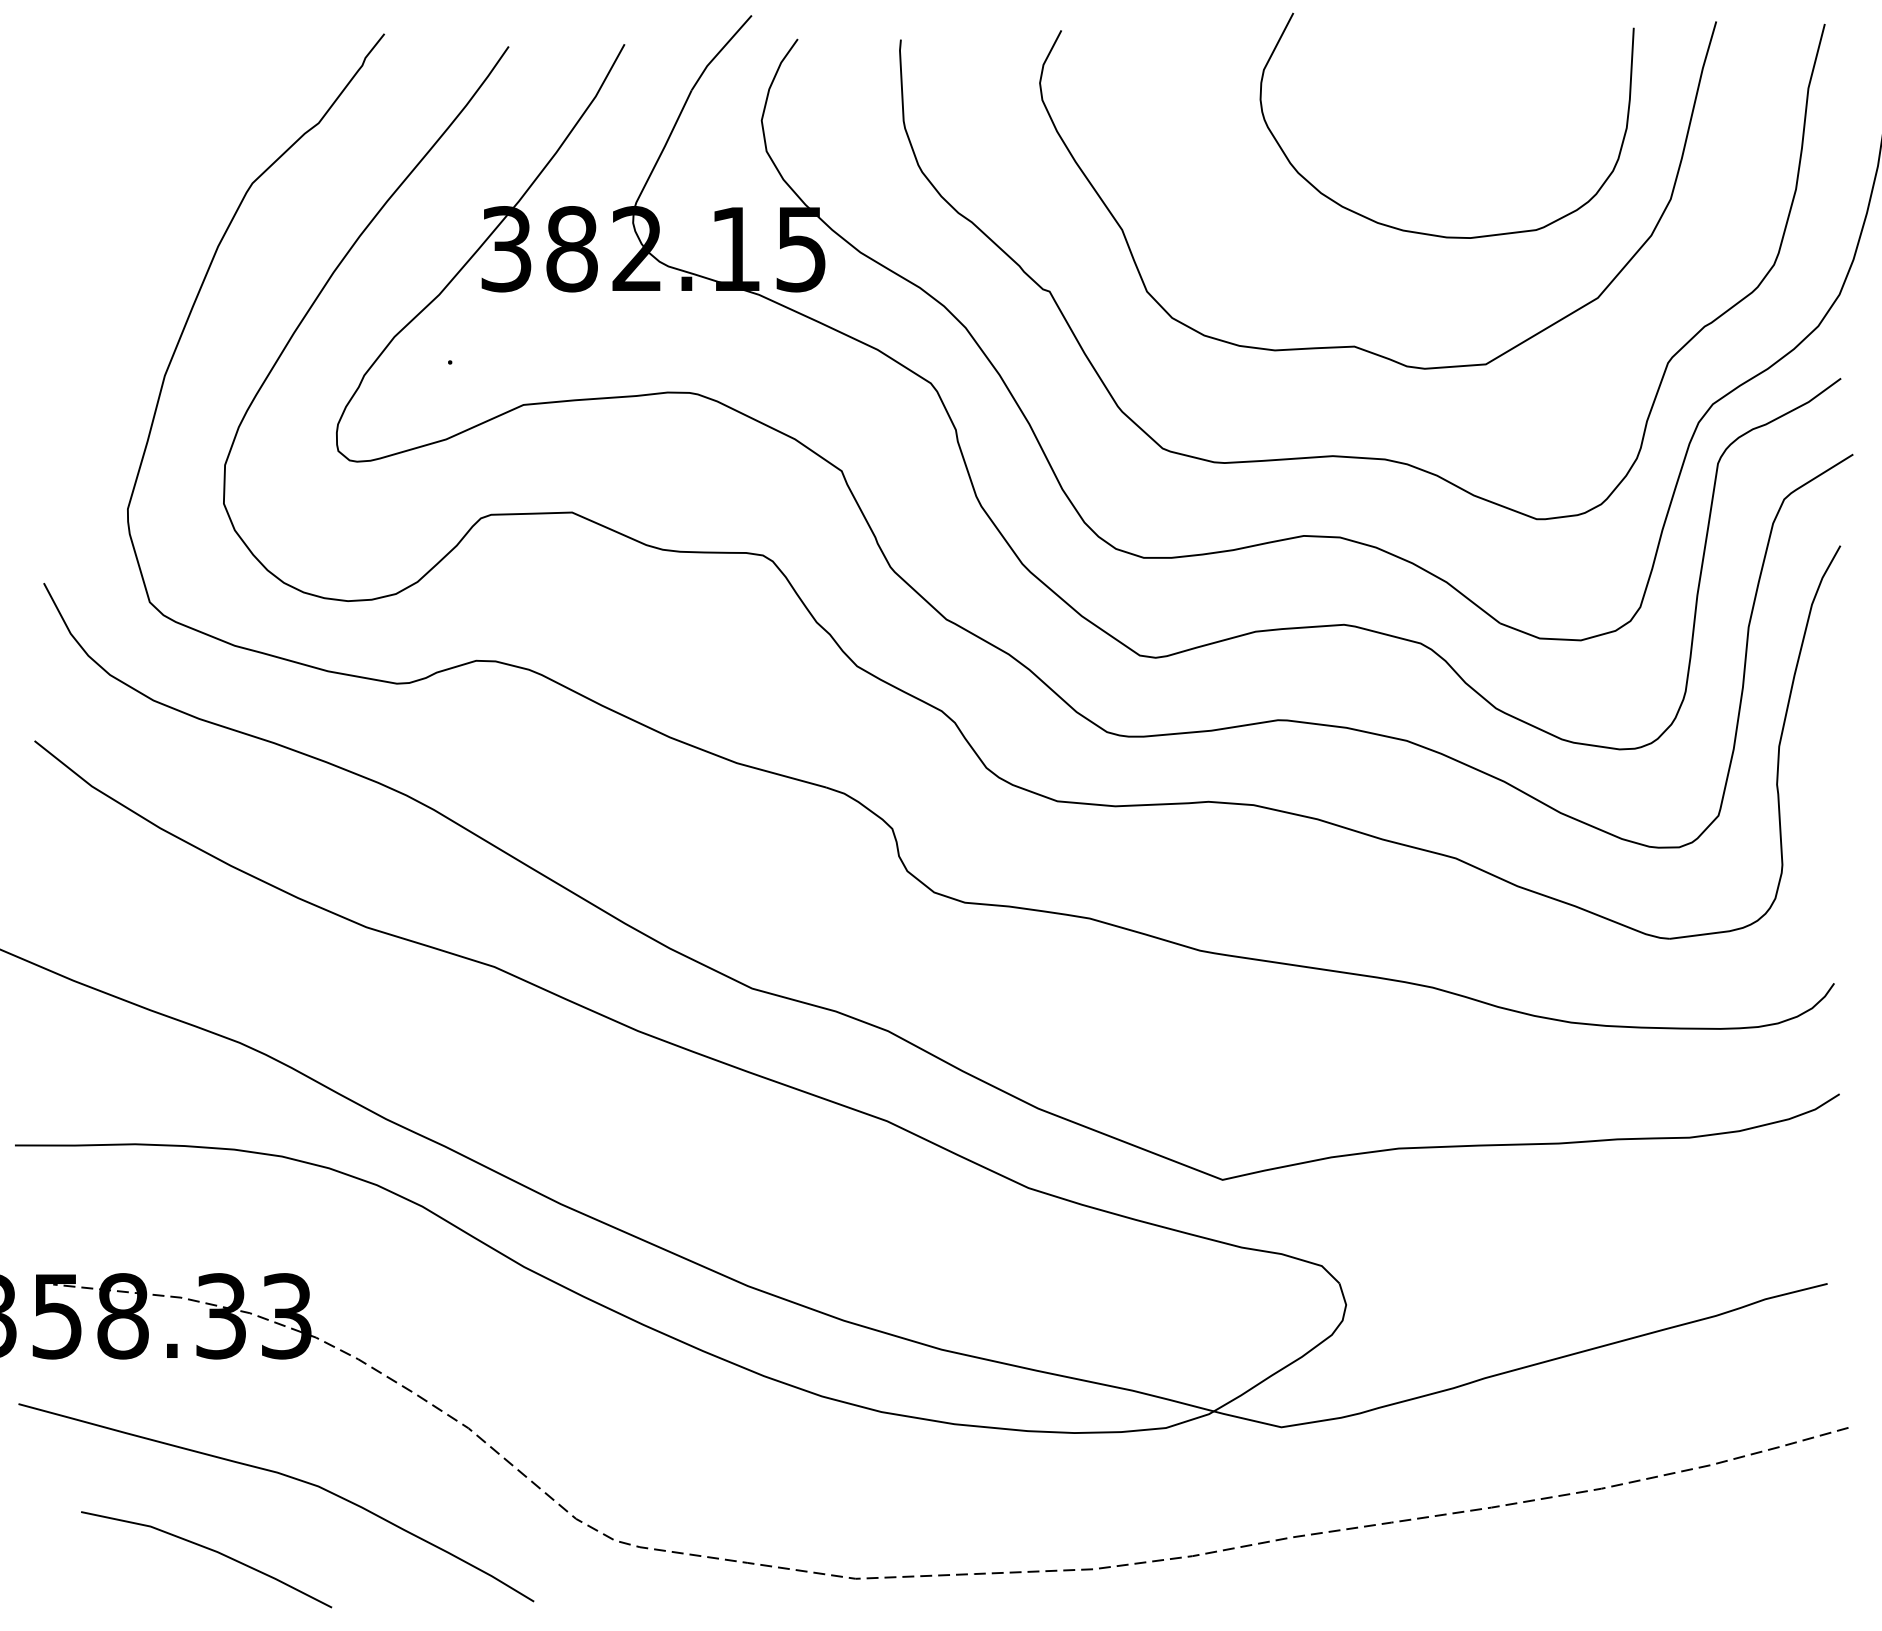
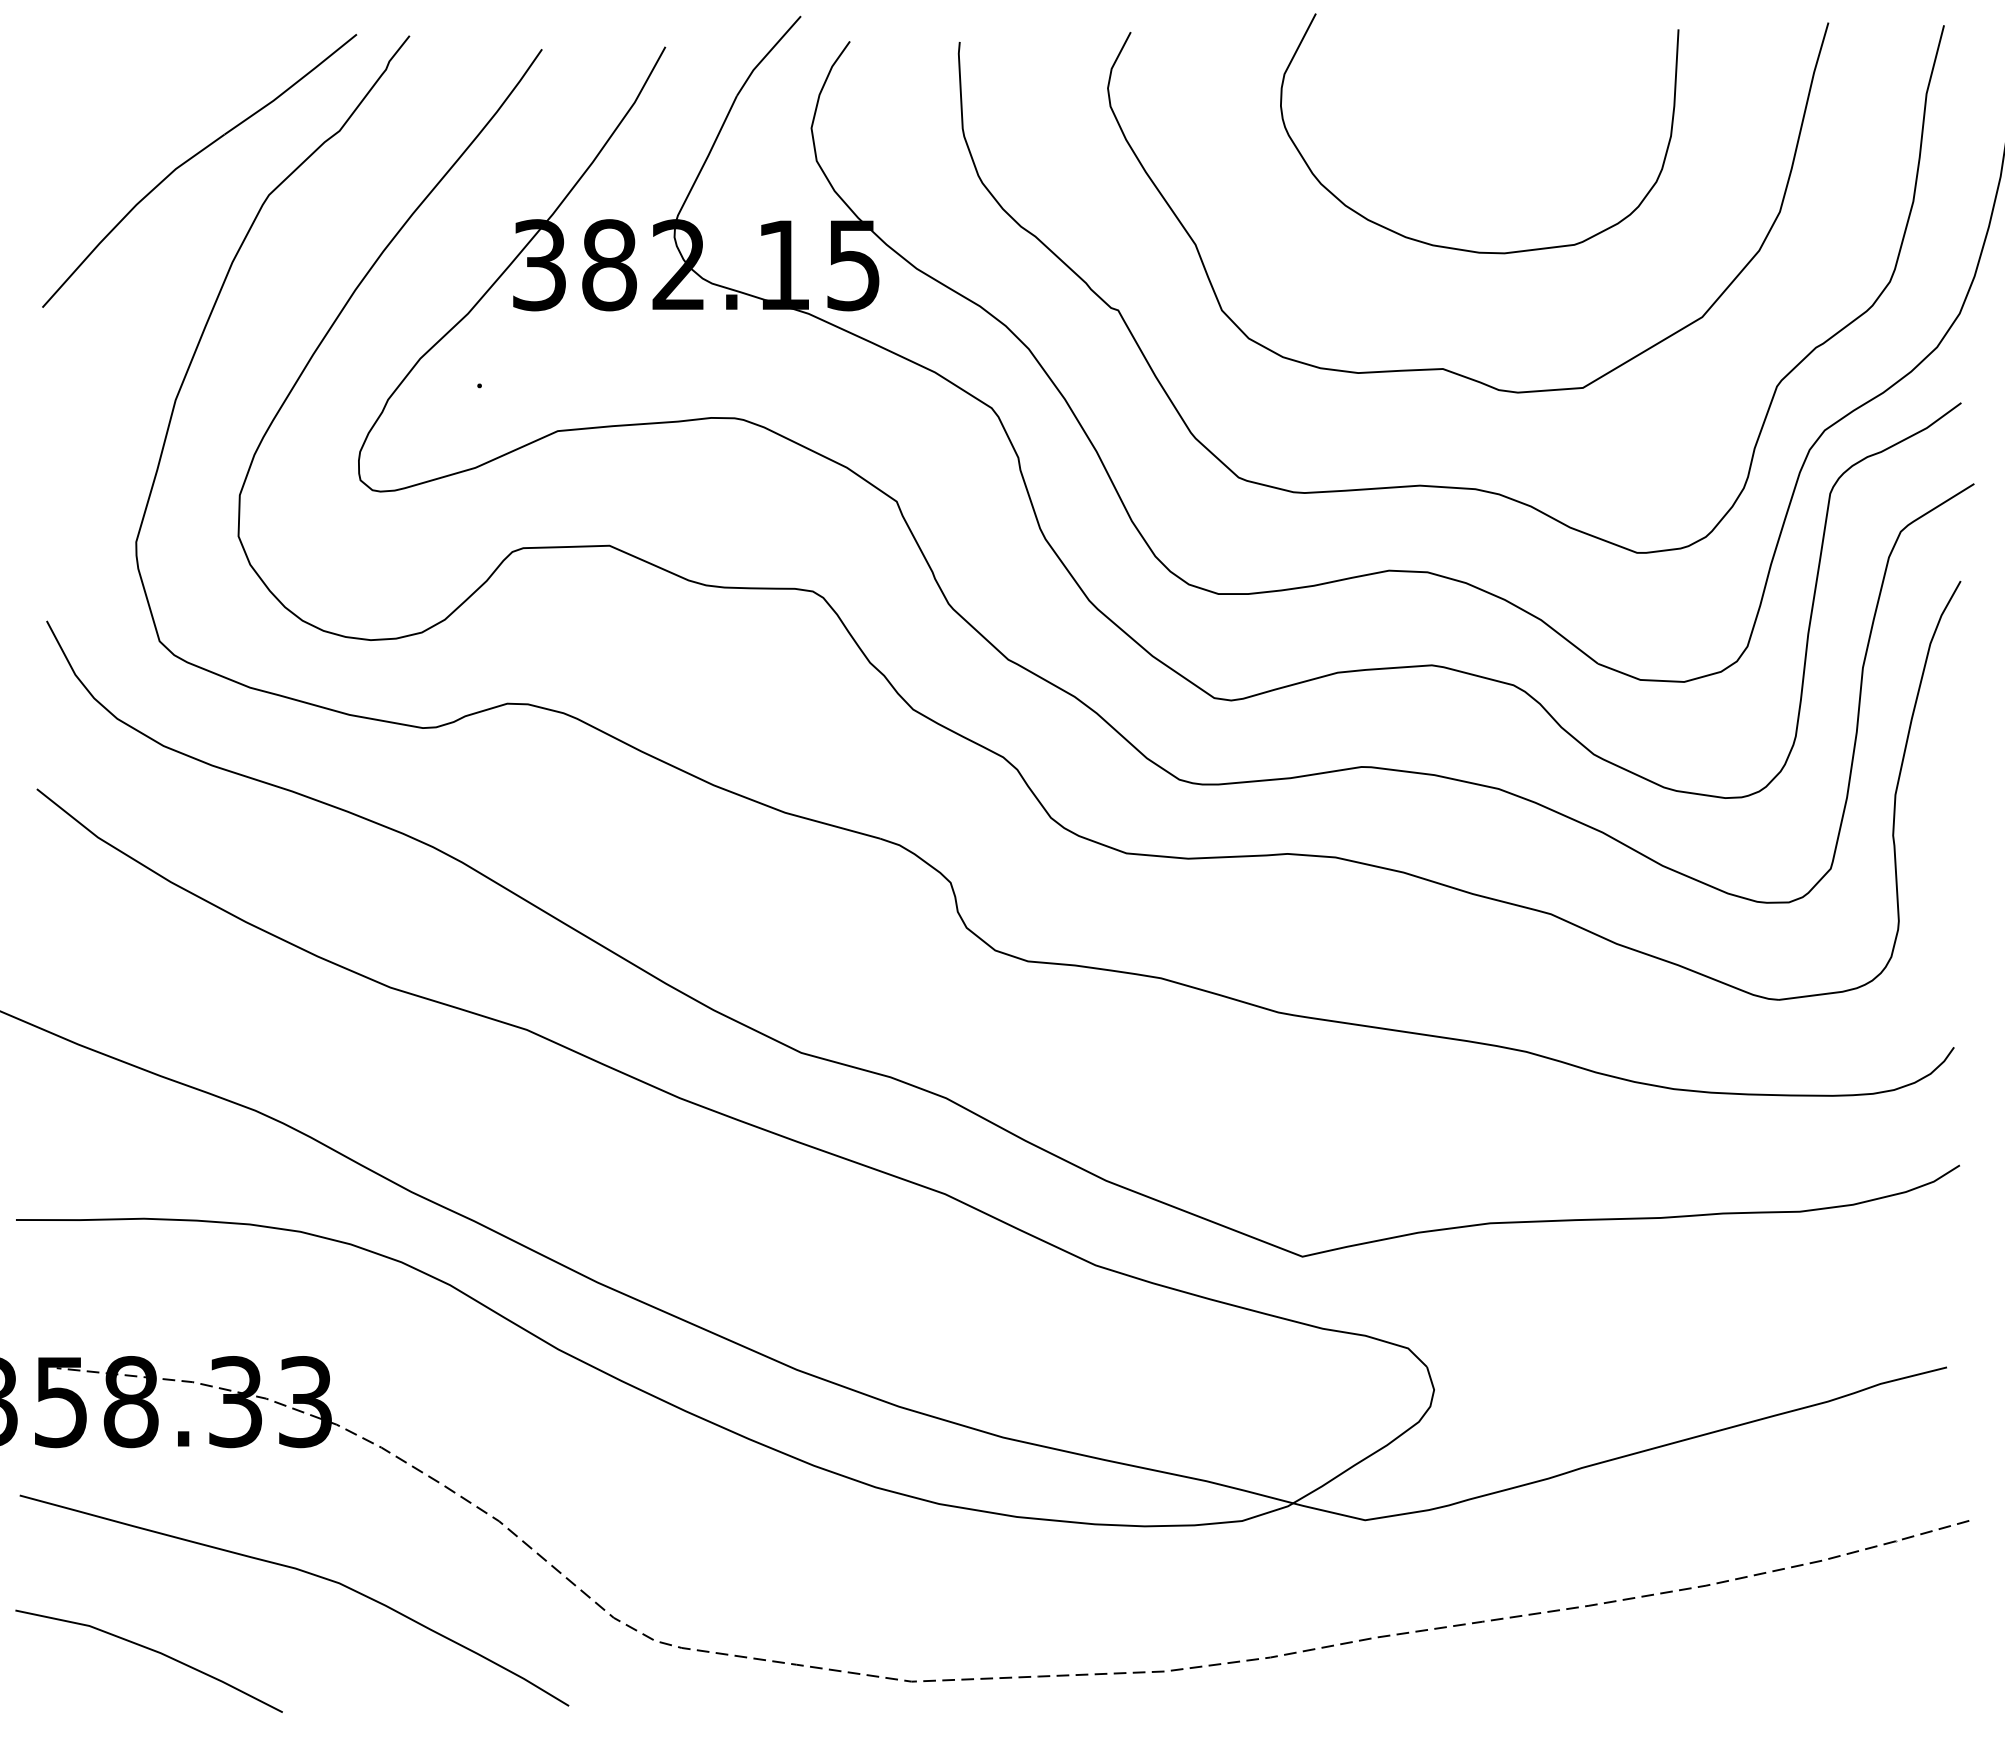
part: (179, 149) -> (191, 159), added
curve: (1429, 233) -> (1460, 248), moved
line: (207, 1549) -> (150, 1650), moved

